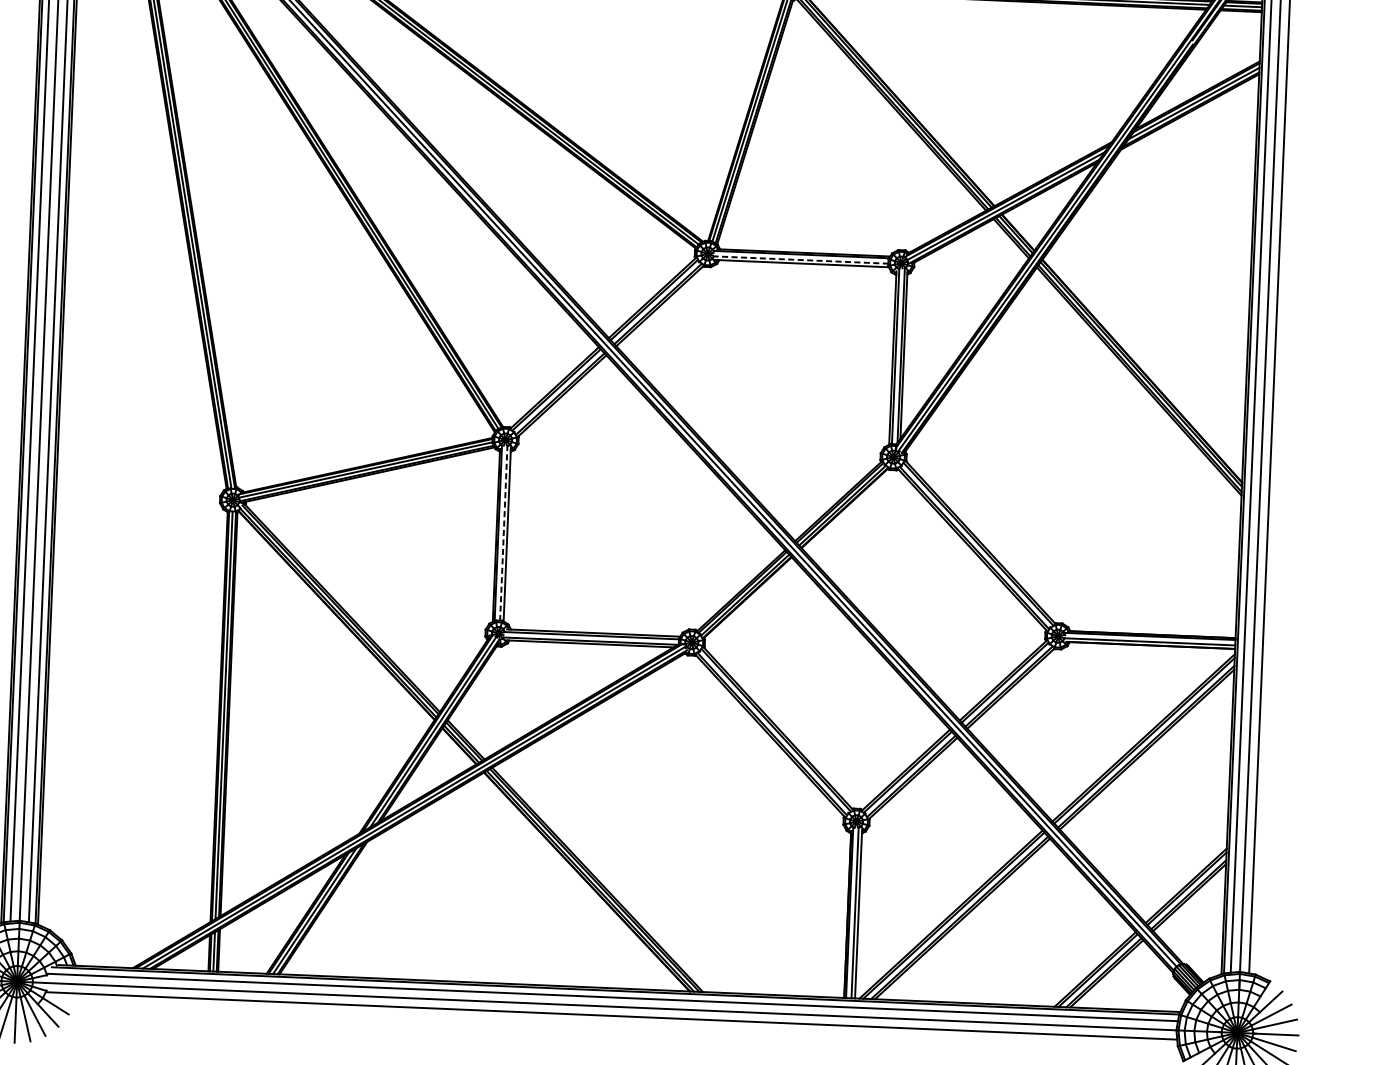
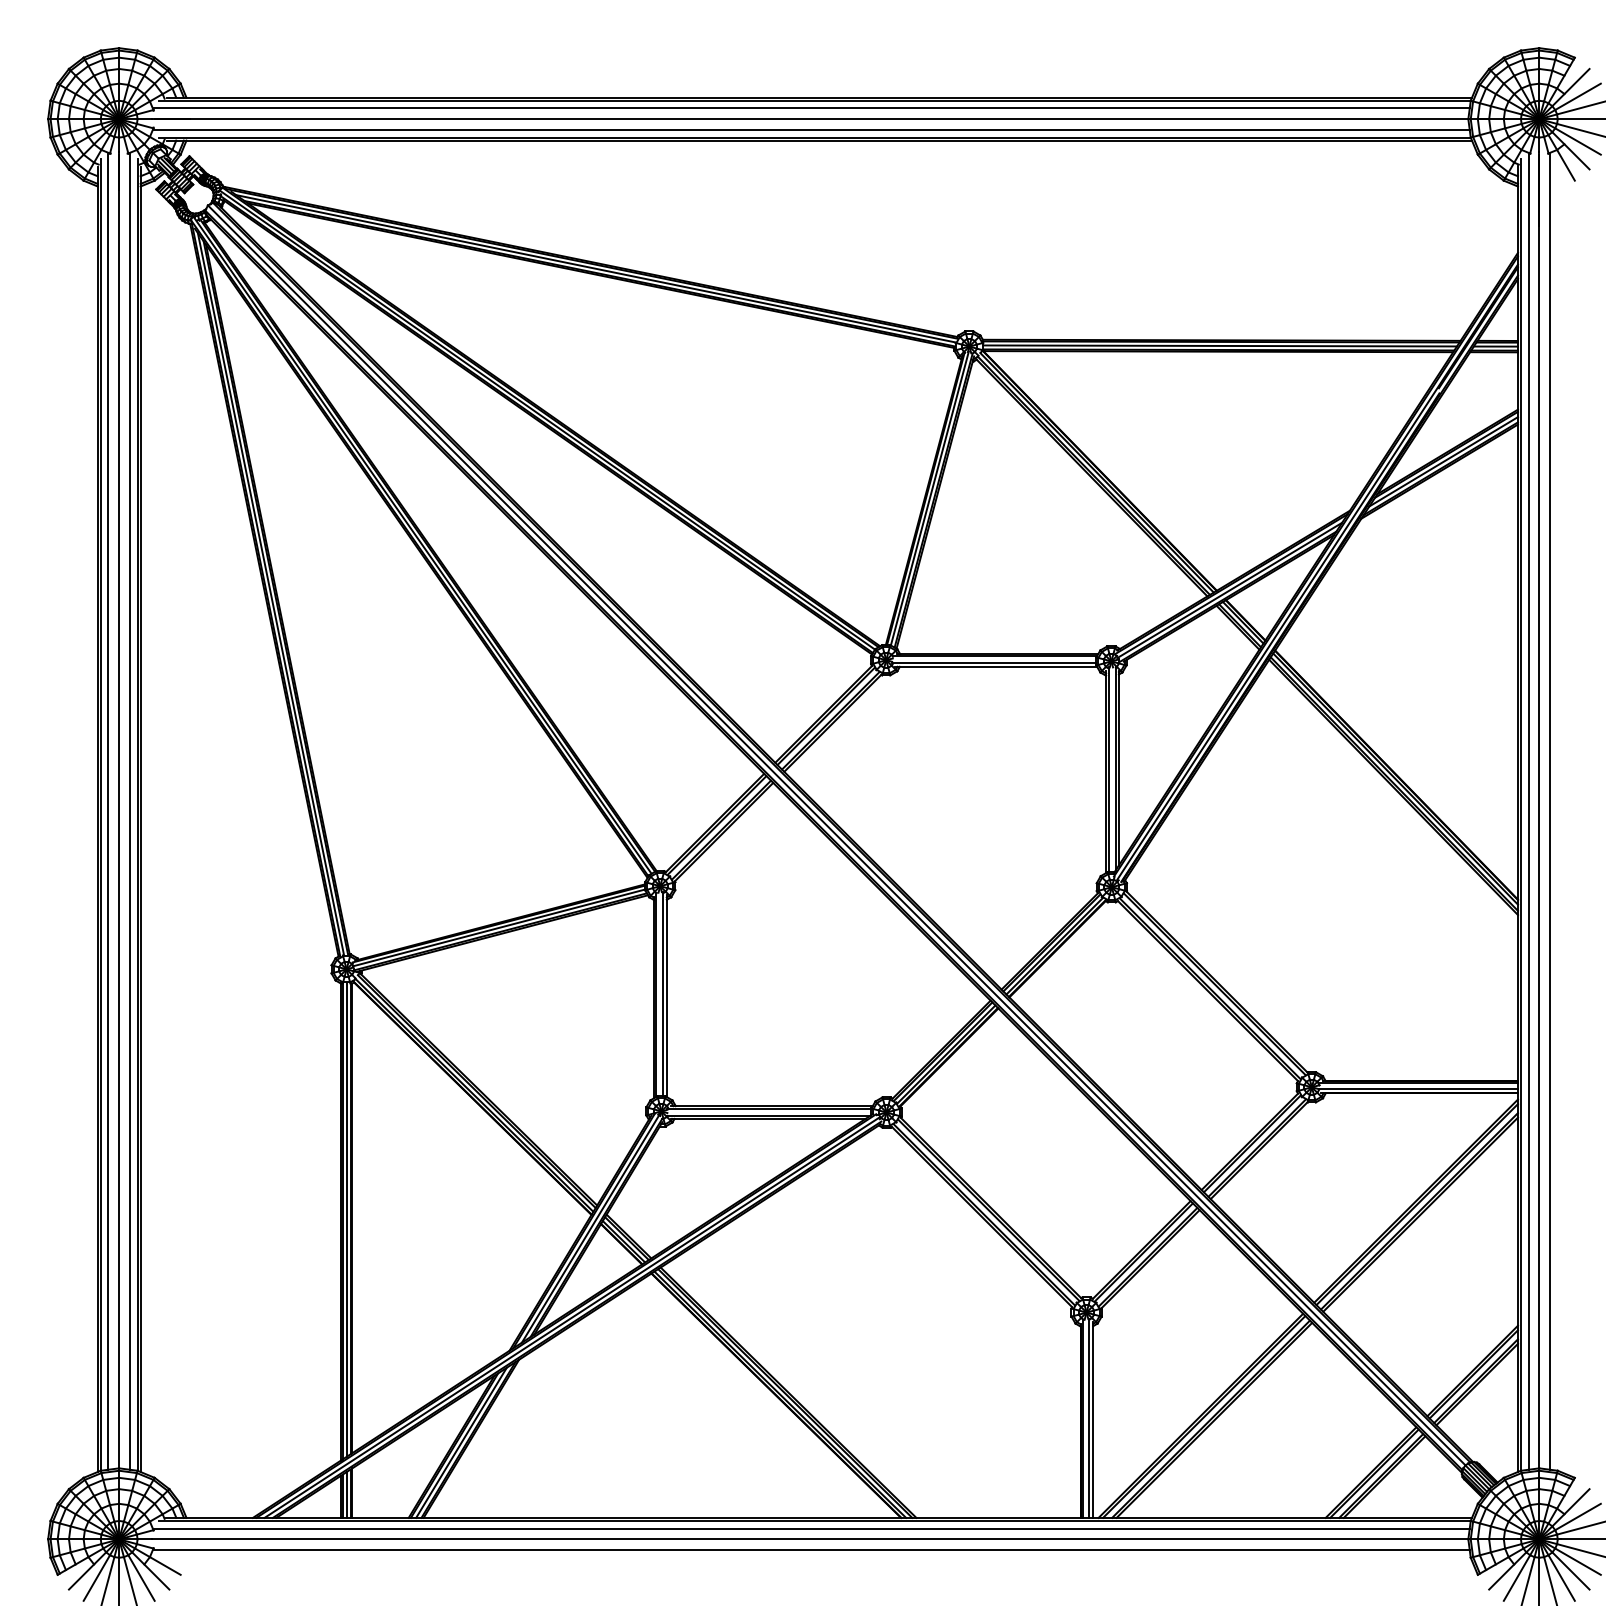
line: (800, 259) -> (994, 662), dashed -> solid
line: (503, 533) -> (662, 994), dashed -> solid

